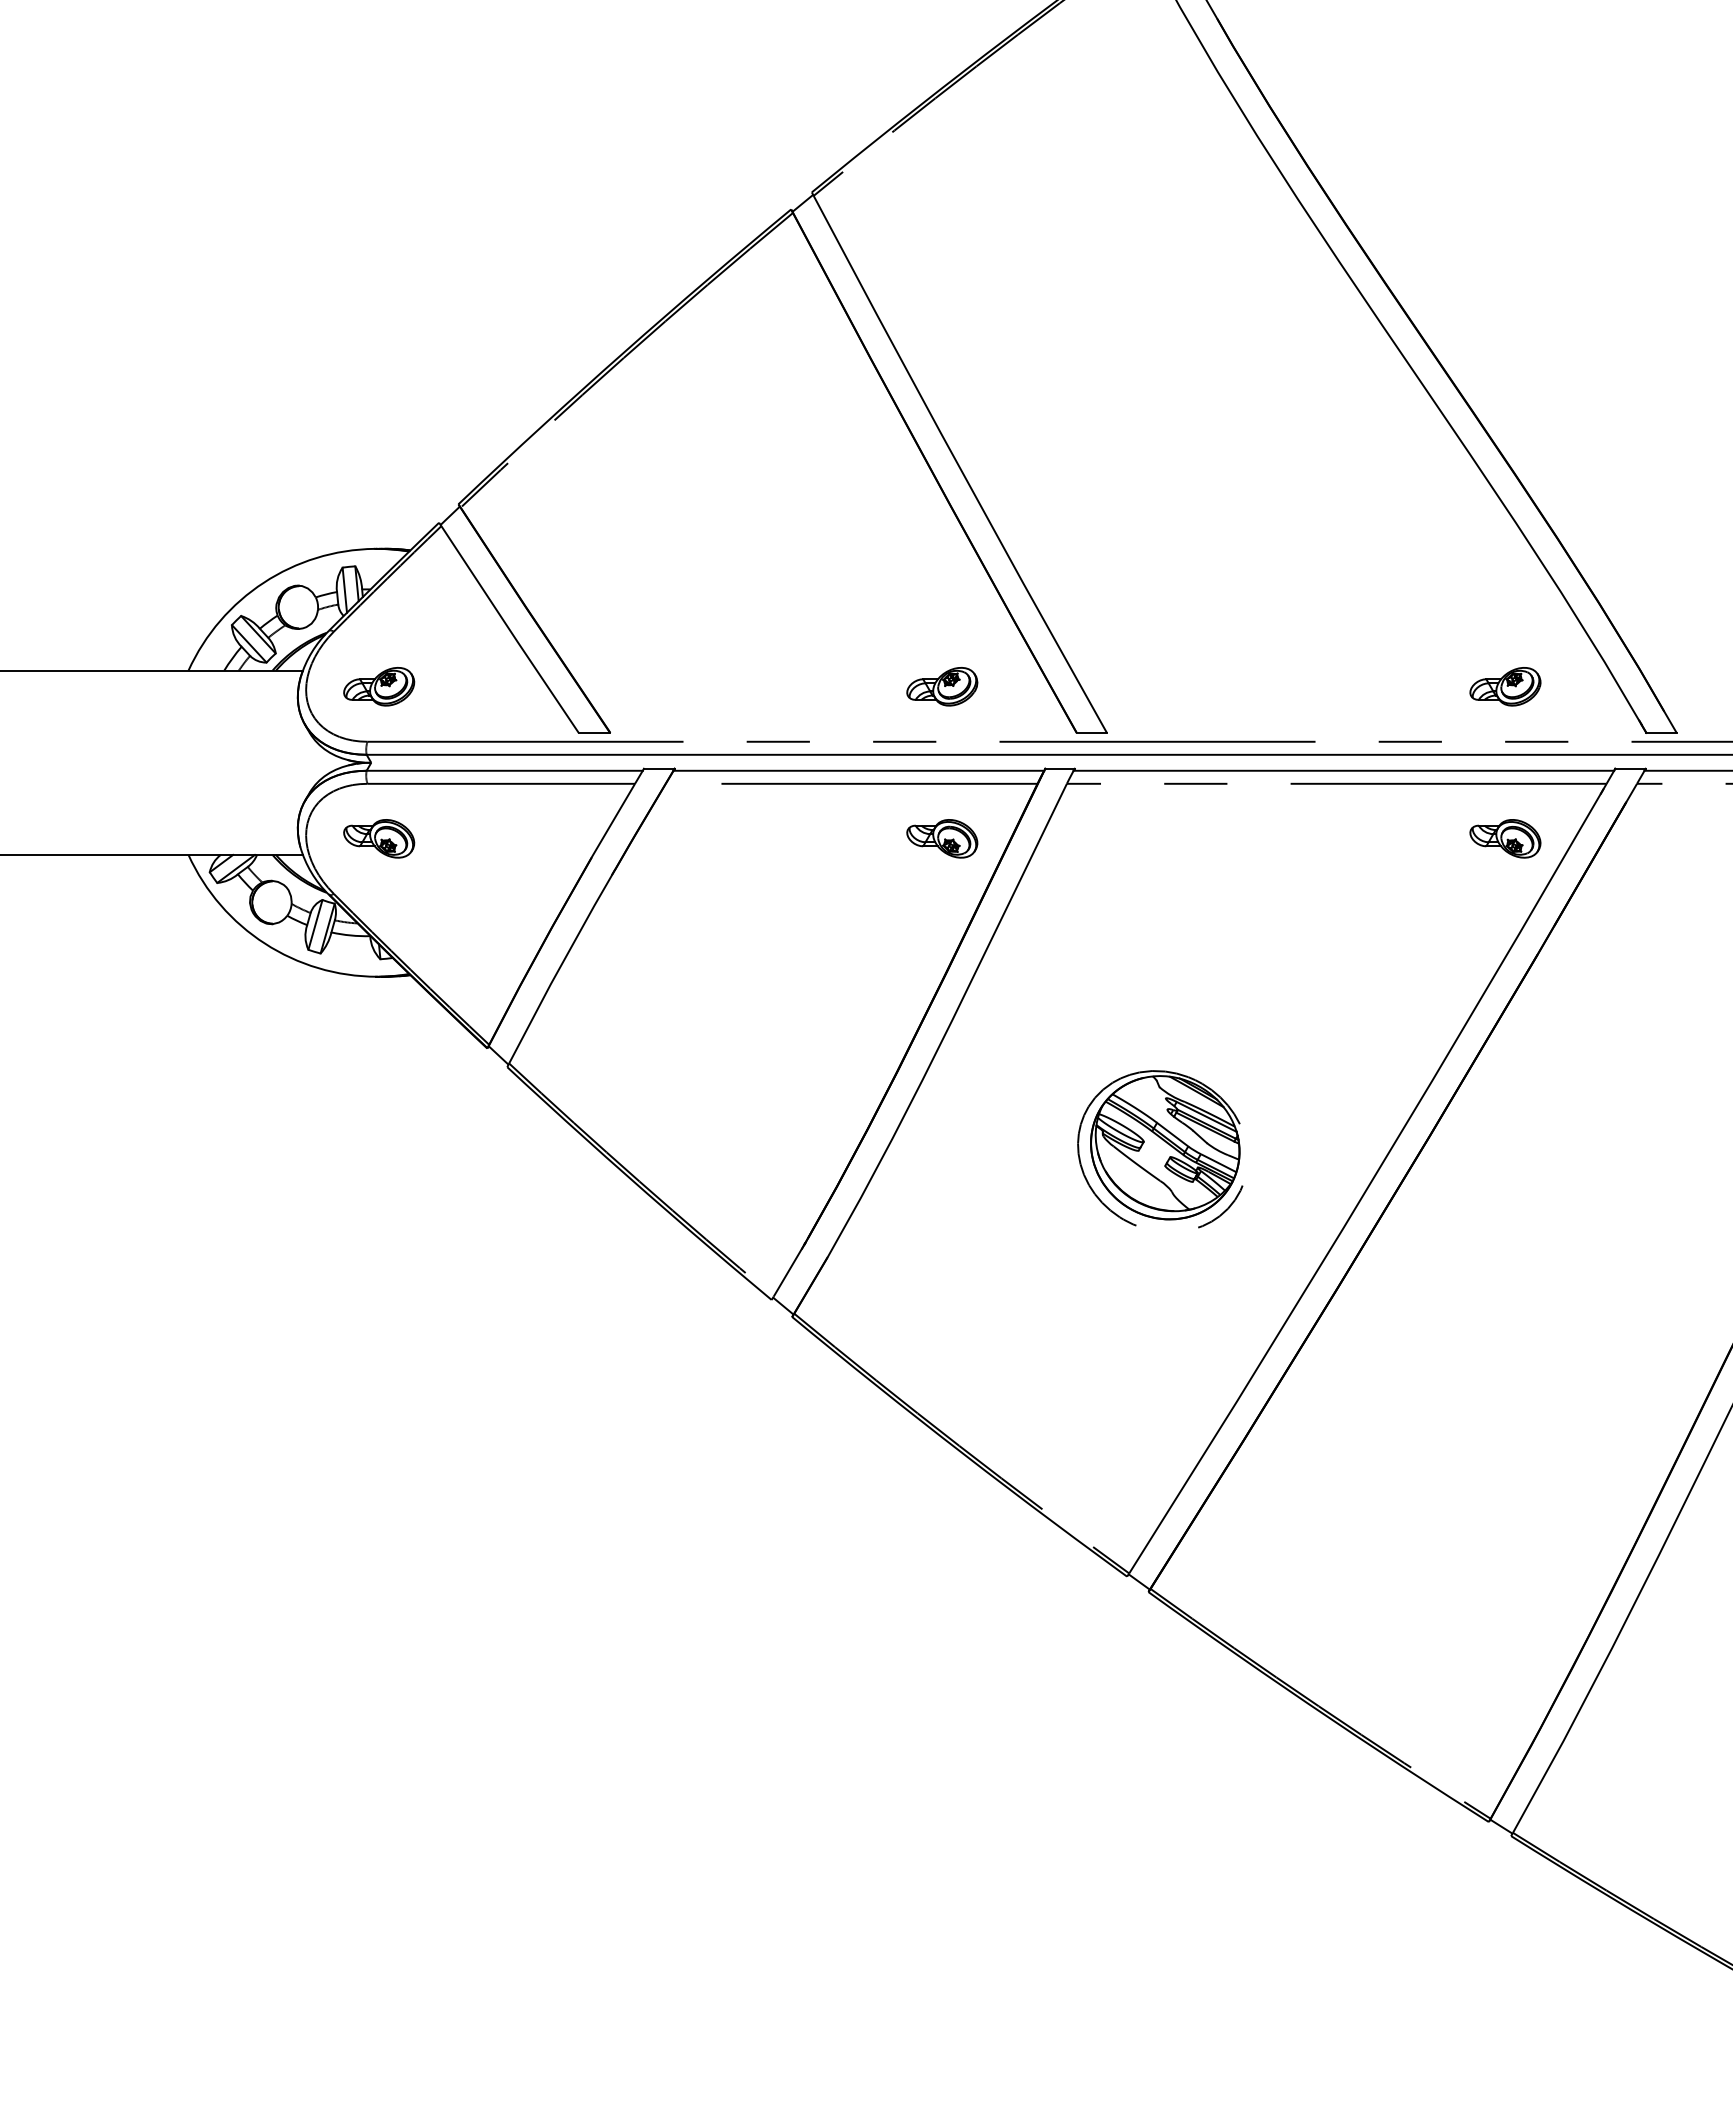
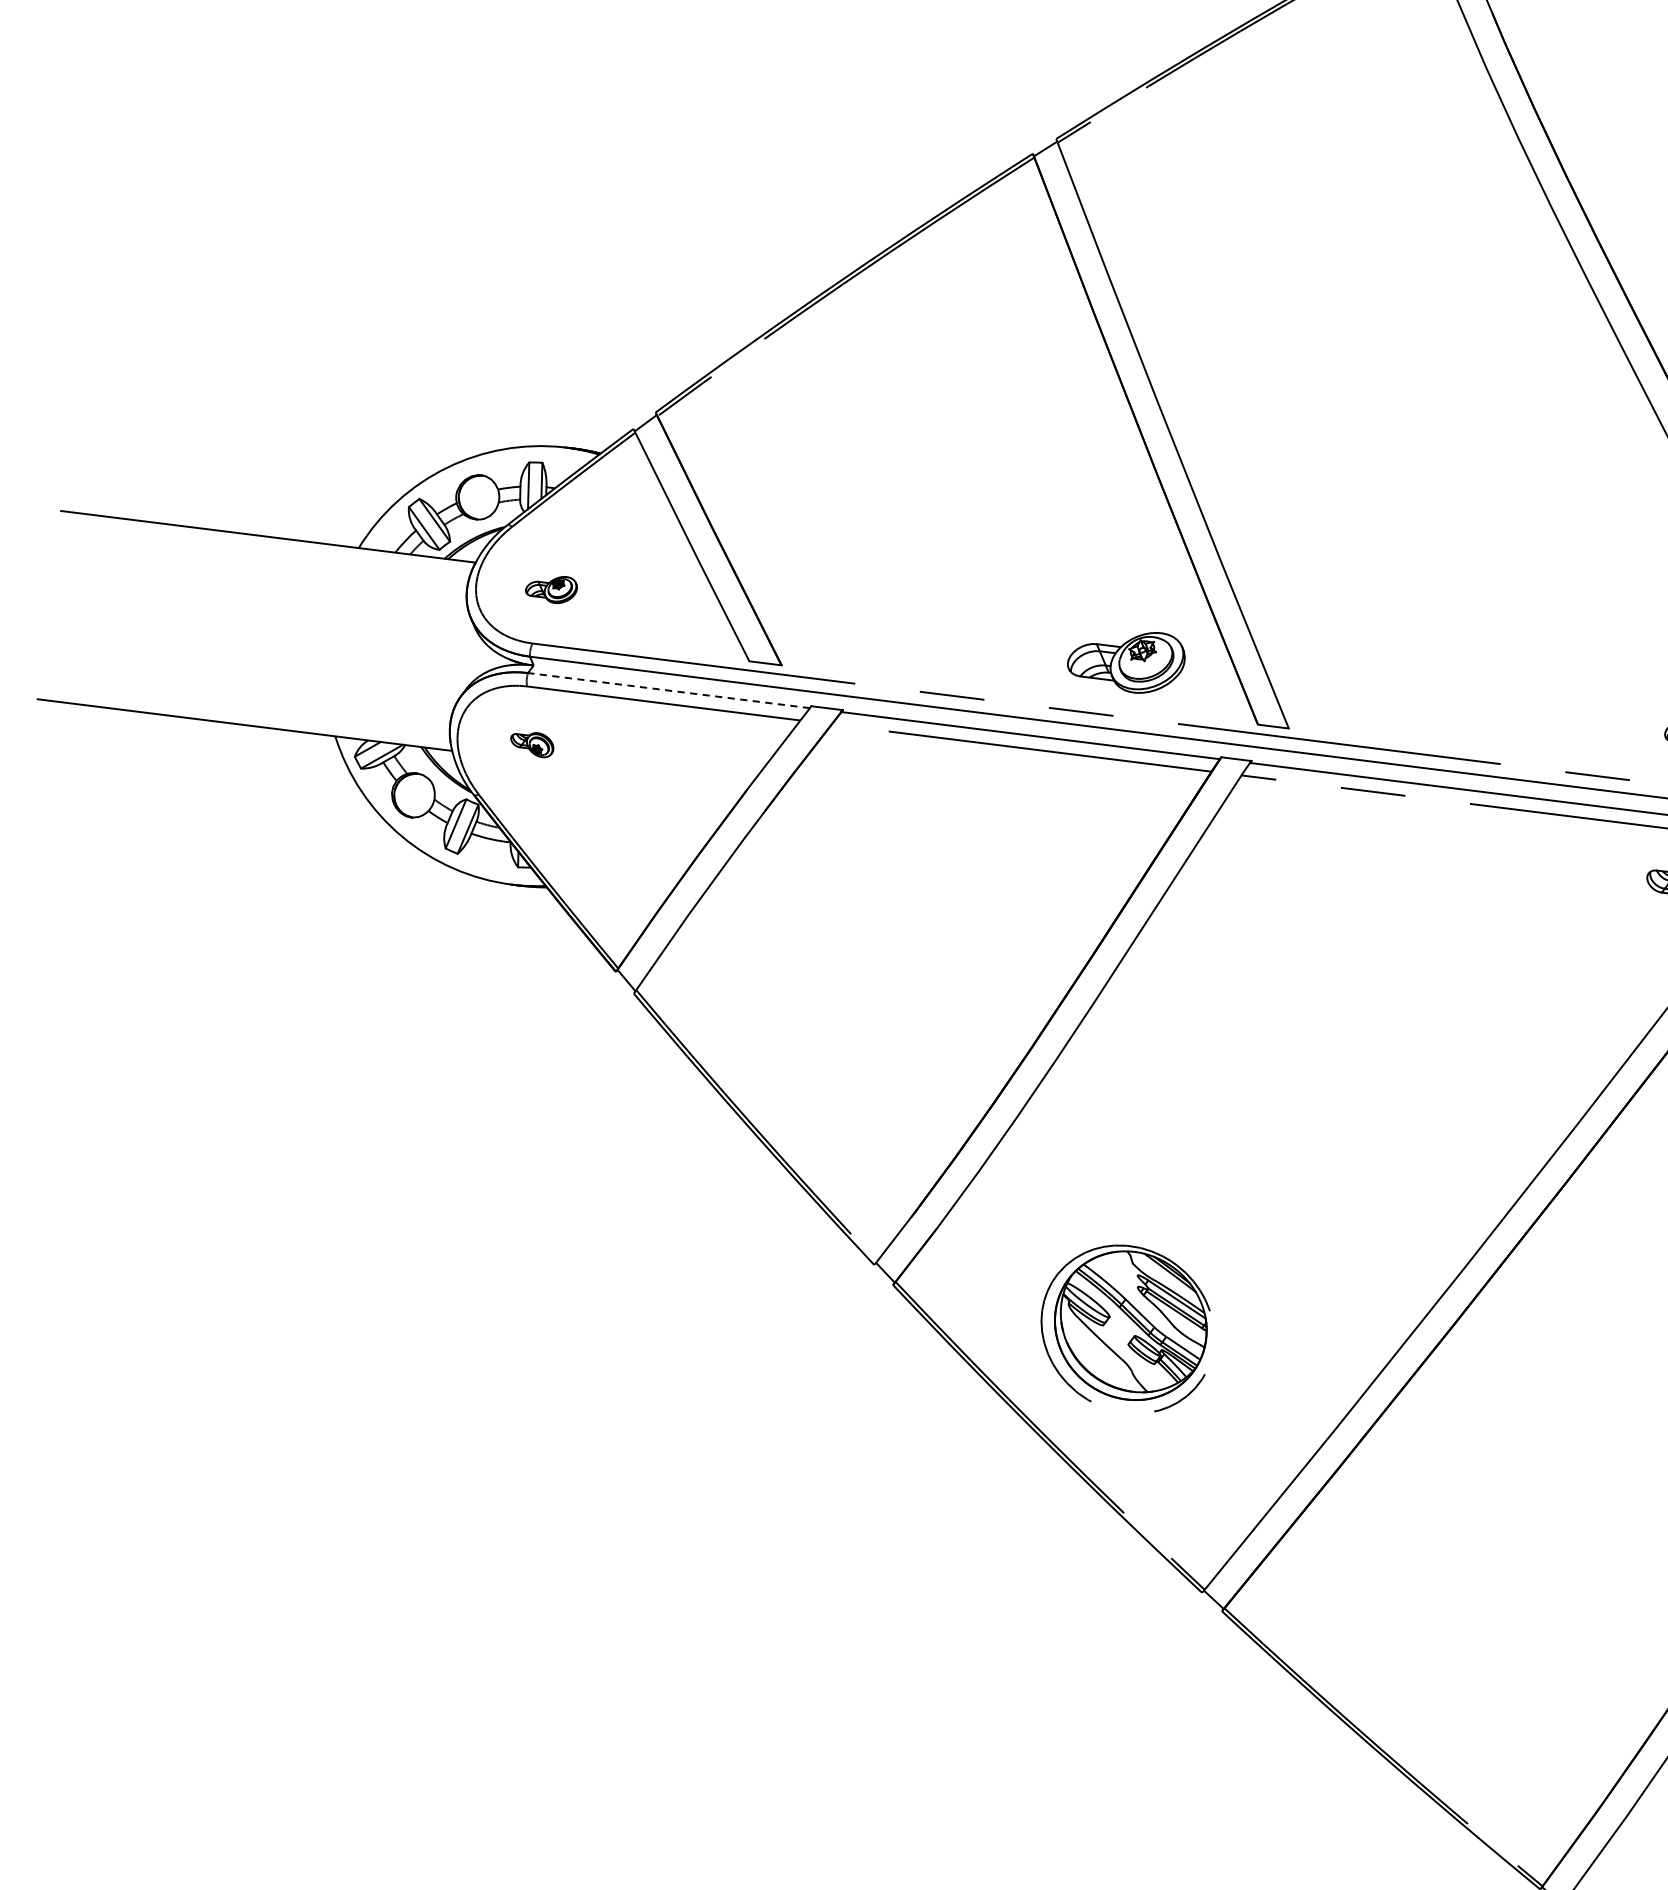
part: (379, 686) -> (551, 588), size x0.7
part: (942, 686) -> (1126, 660), size x1.6
line: (504, 770) -> (668, 690), solid -> dashed
part: (379, 838) -> (532, 743), size x0.6
part: (942, 838) -> (1107, 815), removed
part: (1160, 1149) -> (1125, 1326), moved

